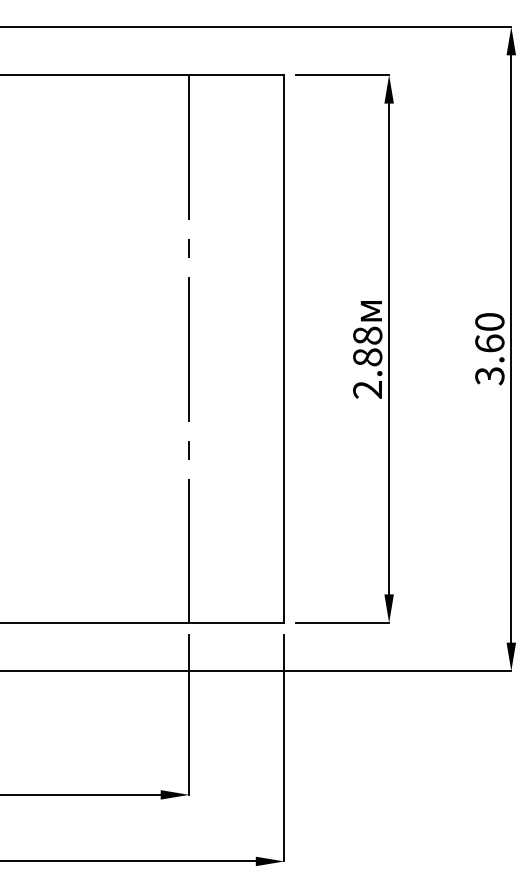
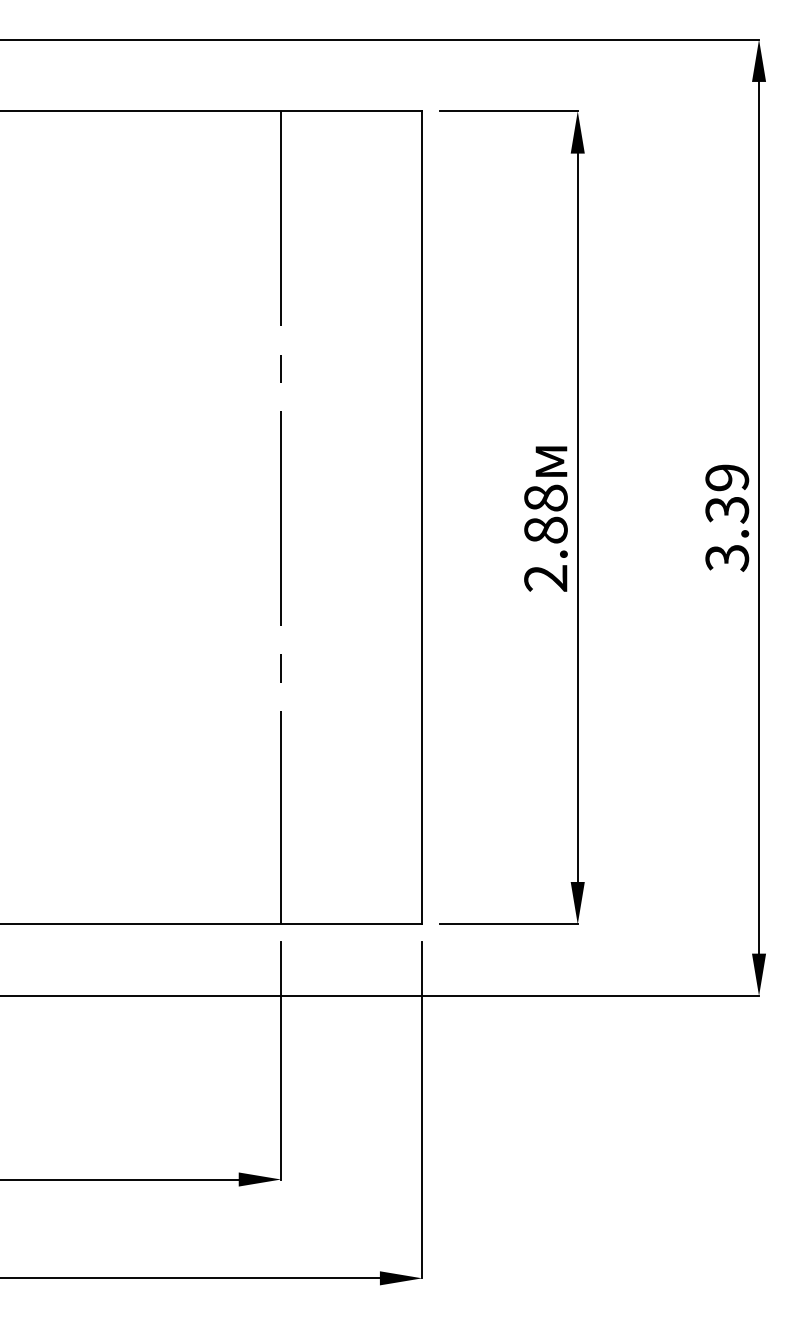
text: (489, 332) -> (726, 493), 3.60 -> 3.39

